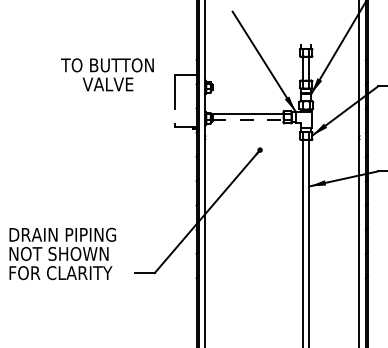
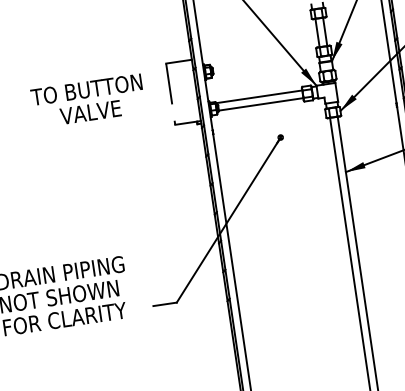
text: (107, 74) -> (88, 100), moved
line: (248, 120) -> (261, 104), dashed -> solid

